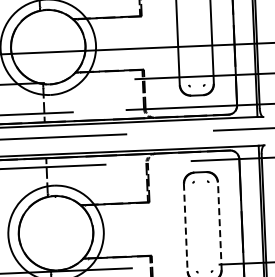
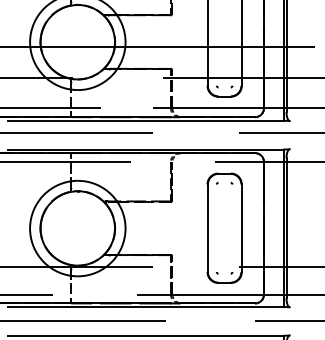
line: (219, 226) -> (241, 228), dashed -> solid
line: (185, 227) -> (207, 228), dashed -> solid

